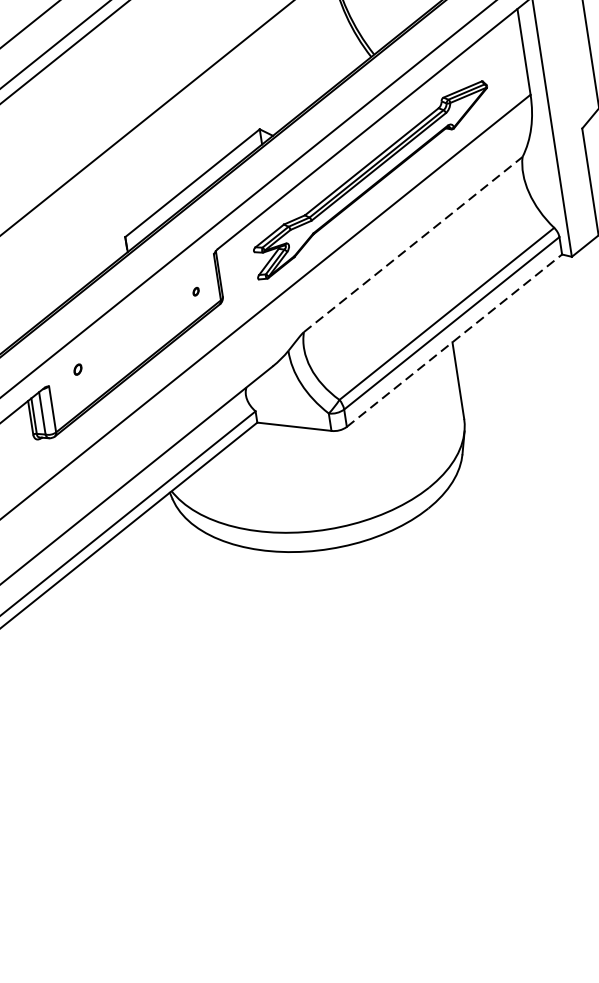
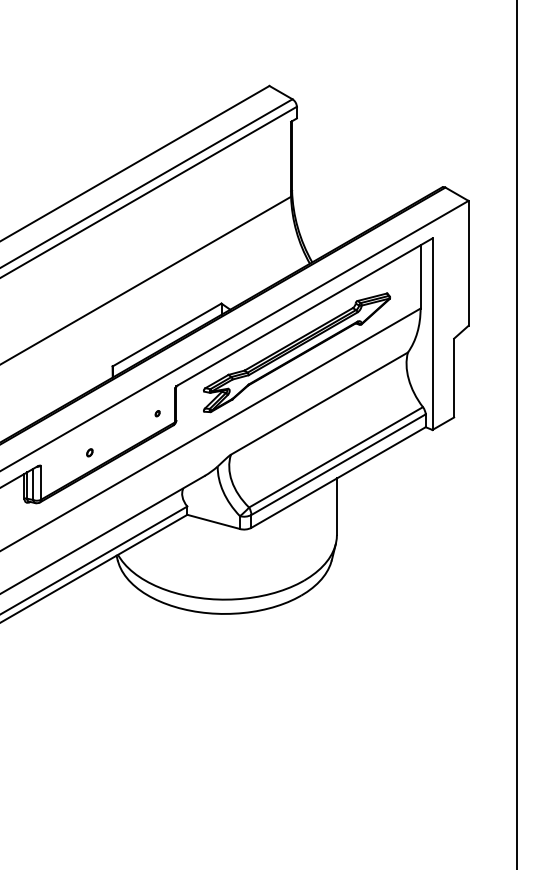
line: (413, 244) -> (319, 403), dashed -> solid
line: (454, 340) -> (338, 477), dashed -> solid
part: (77, 369) -> (89, 452), moved

